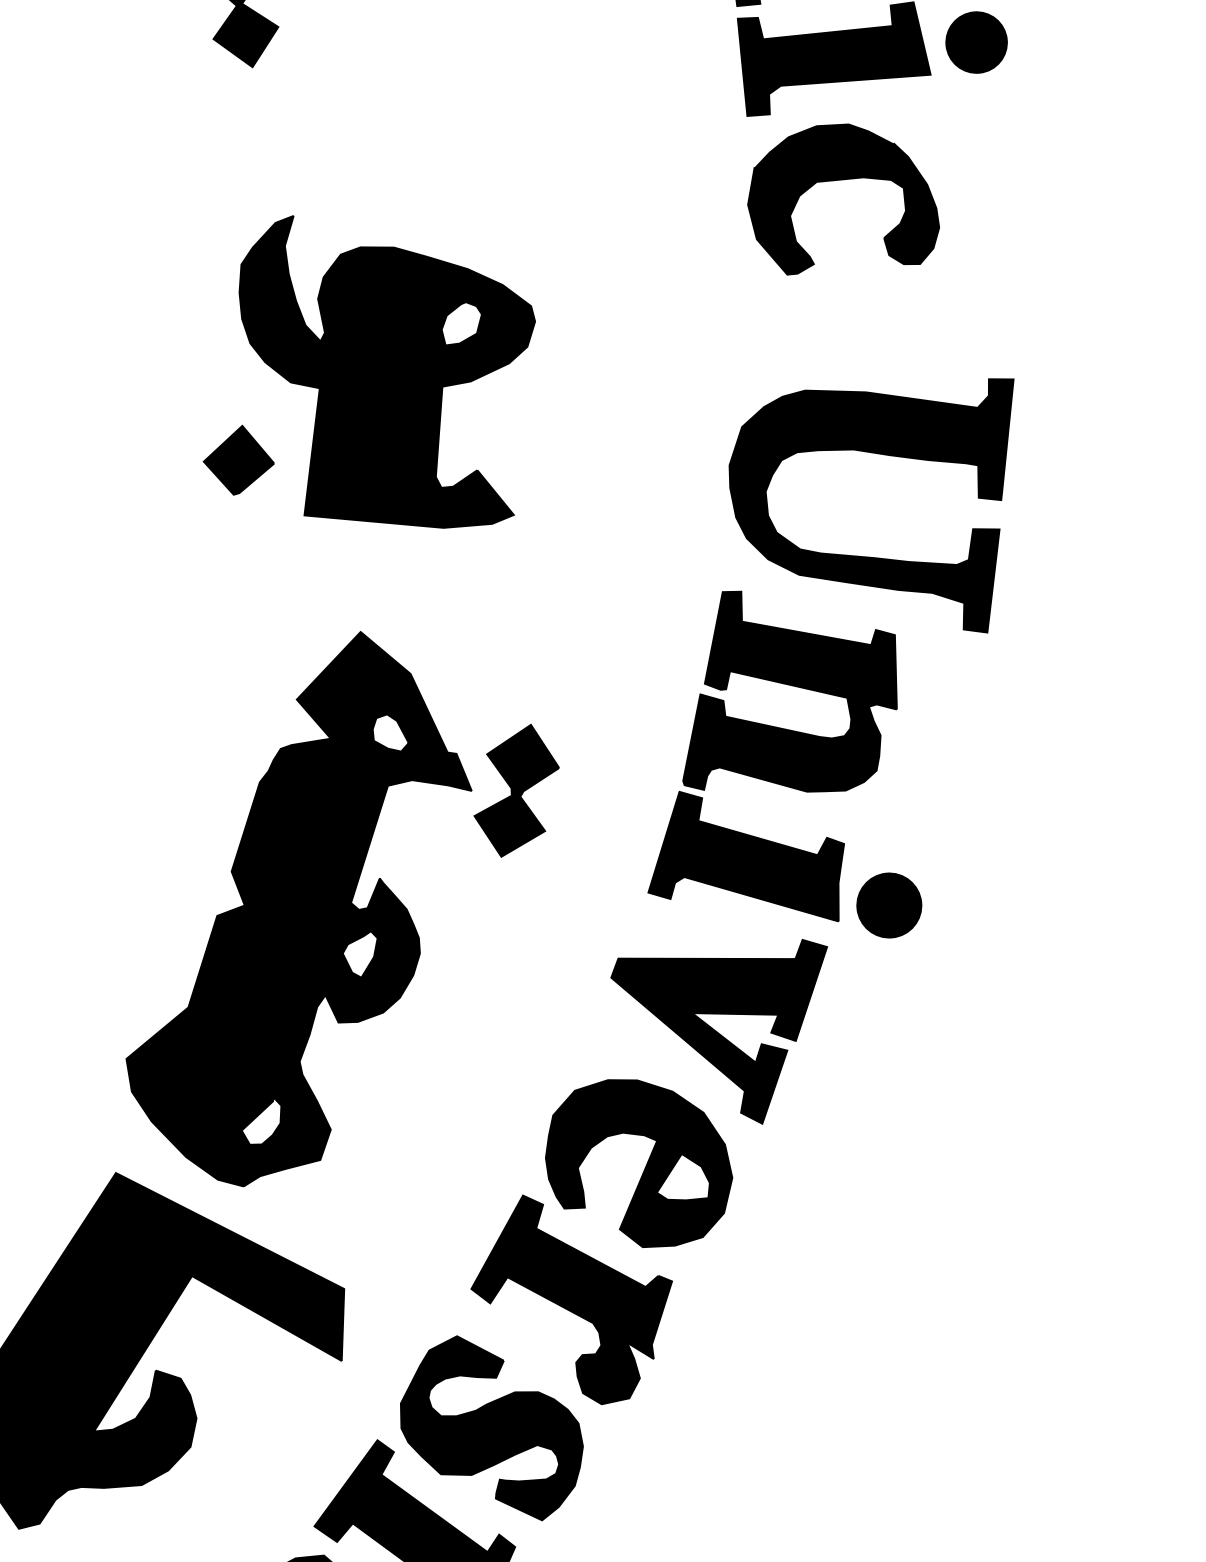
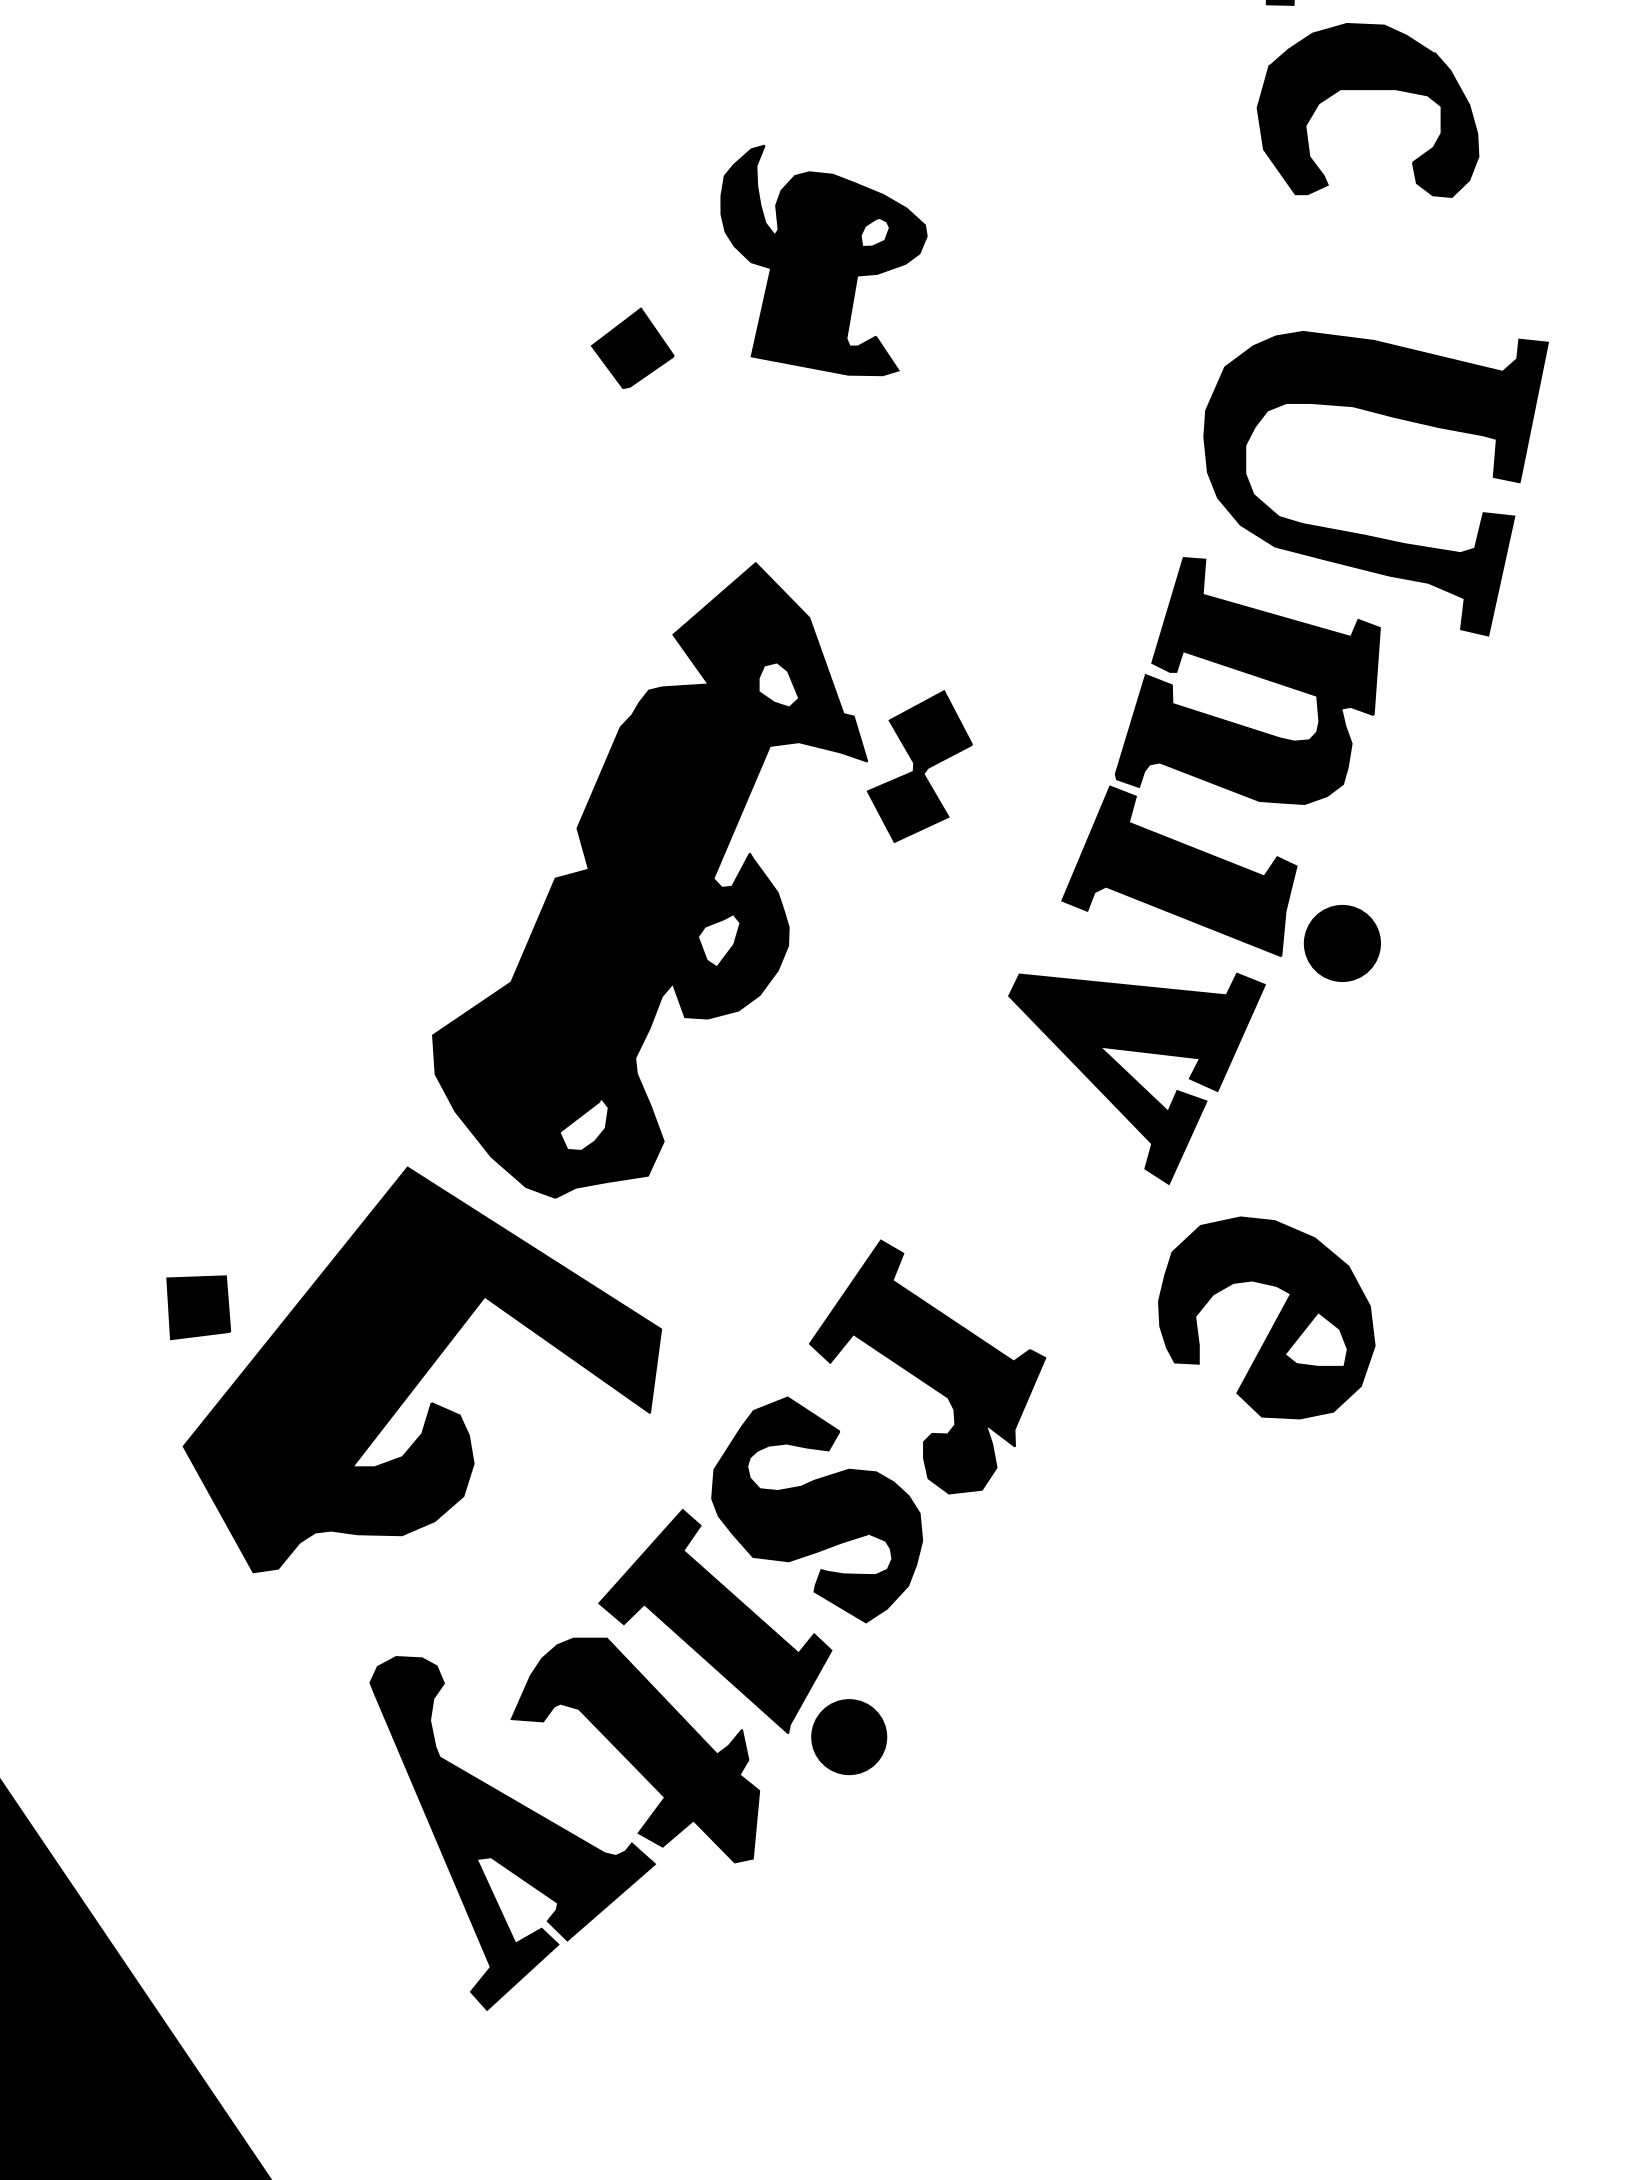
part: (392, 370) -> (823, 260), size x0.6
part: (645, 1166) -> (1274, 1322), moved

